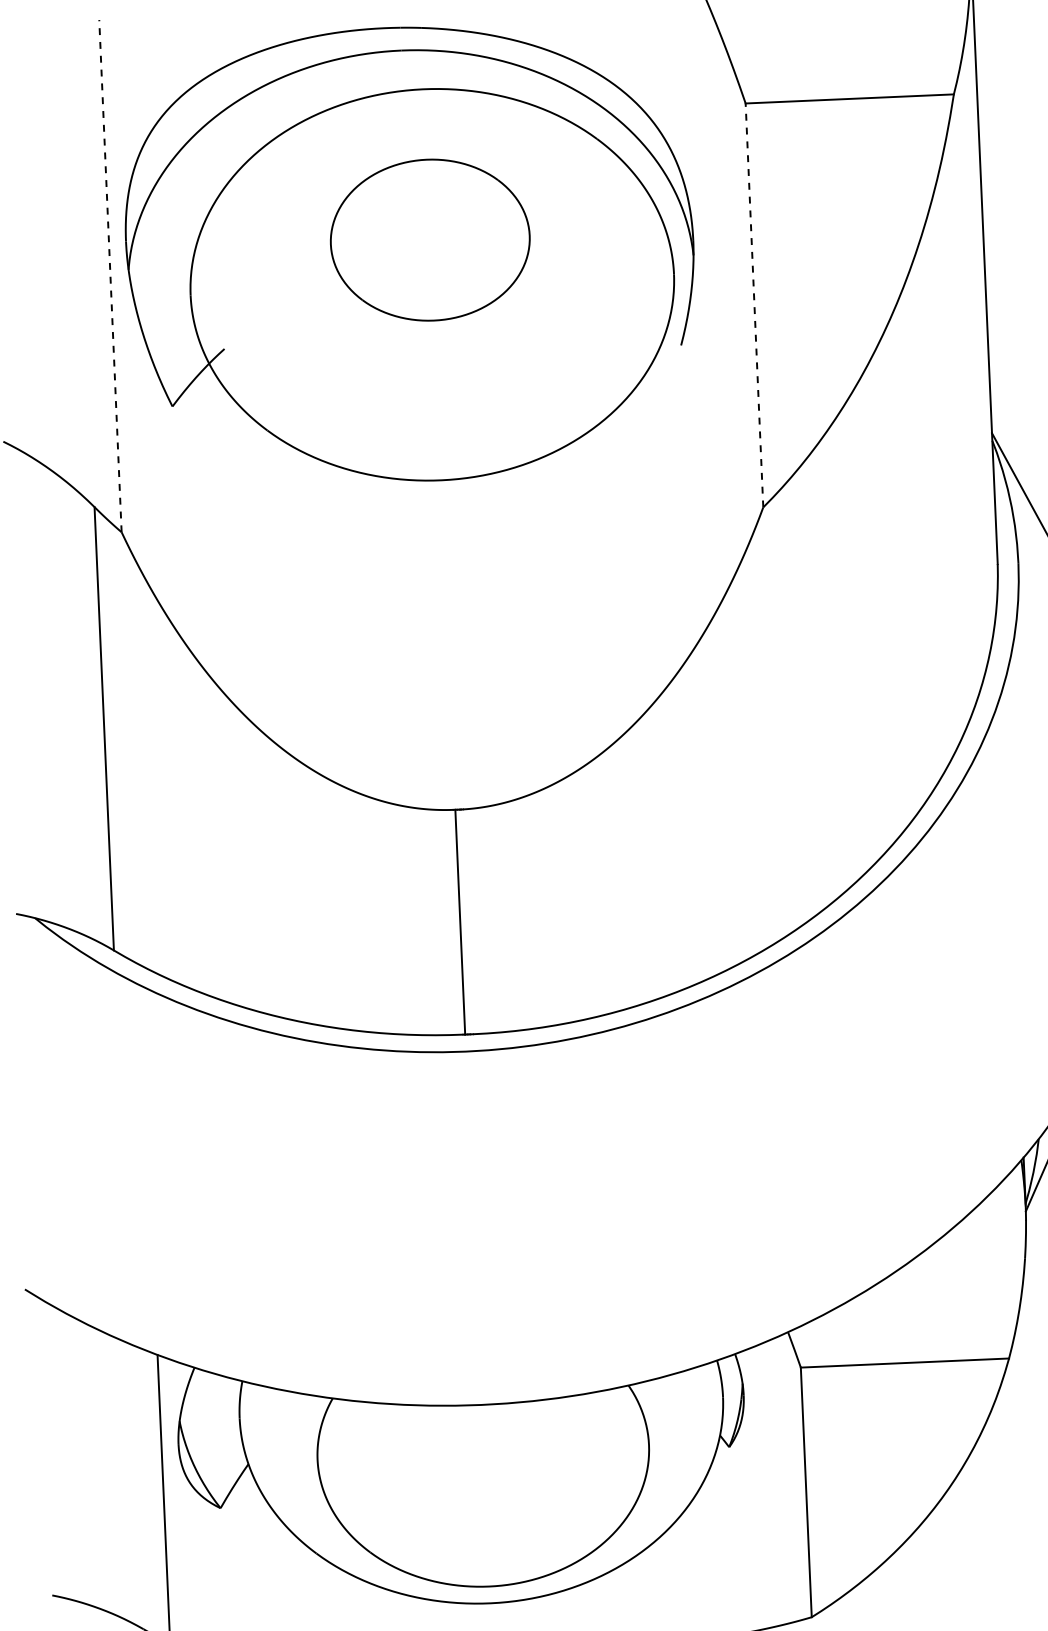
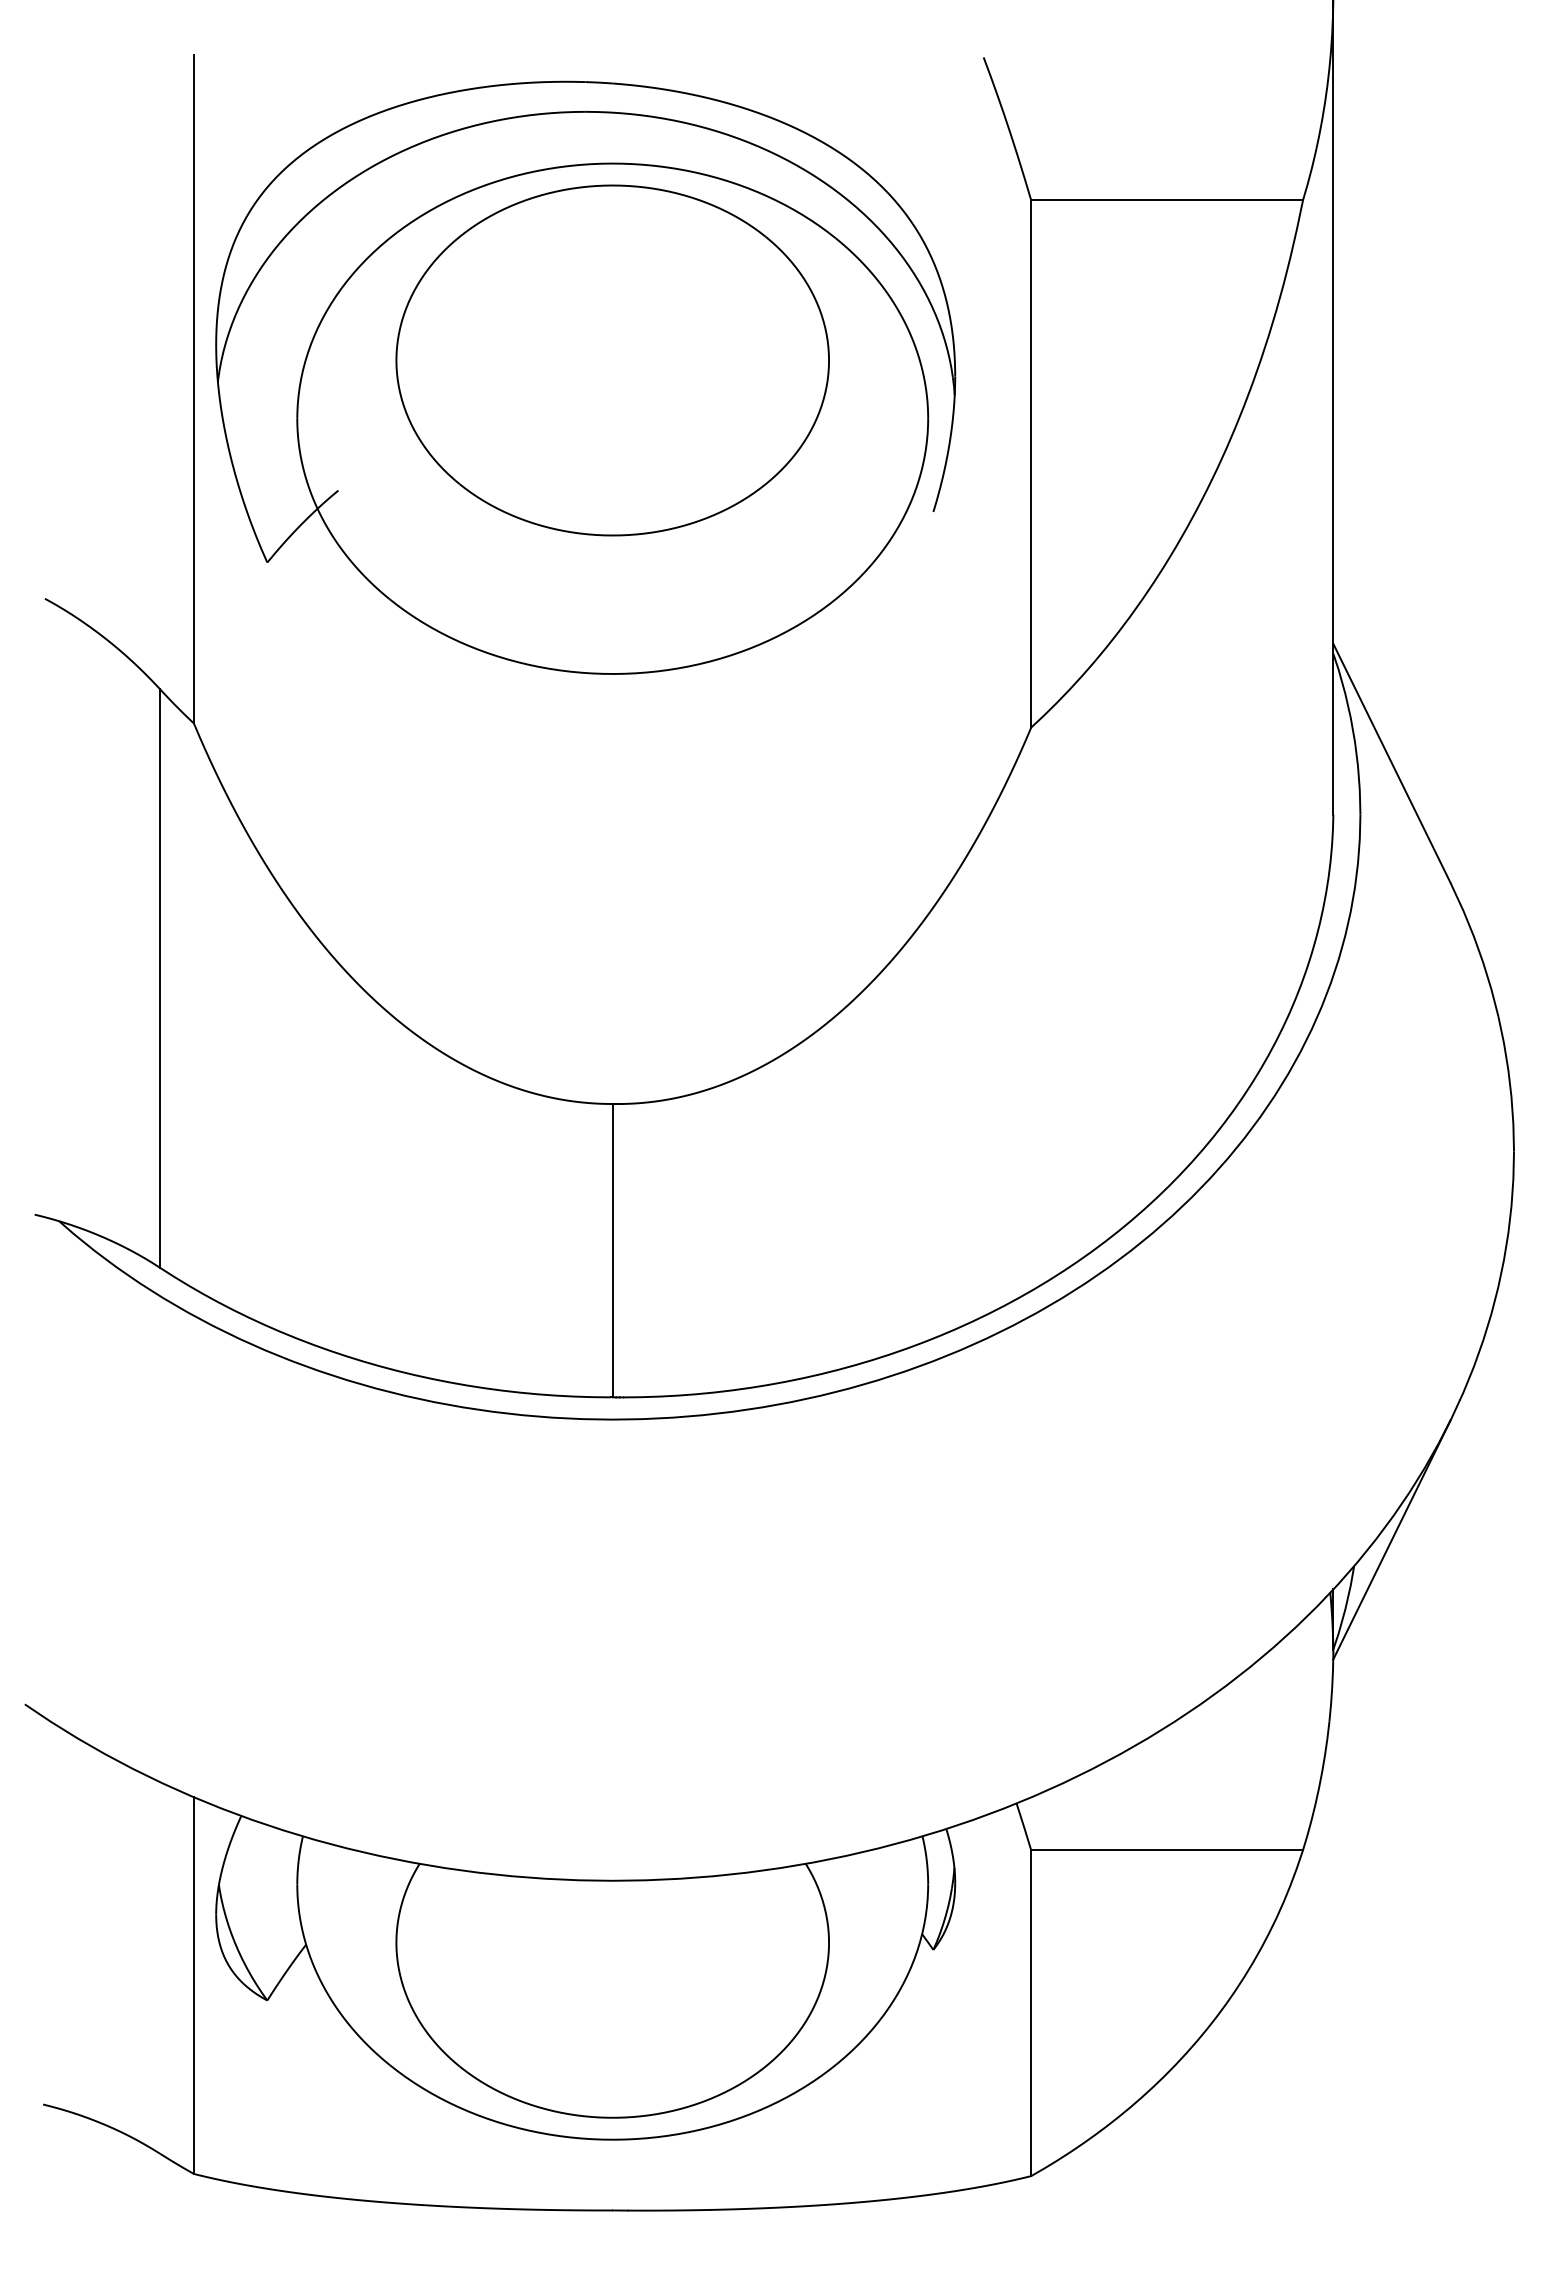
part: (430, 240) -> (612, 360), size x1.67
line: (110, 275) -> (193, 388), dashed -> solid
line: (754, 305) -> (1031, 463), dashed -> solid

